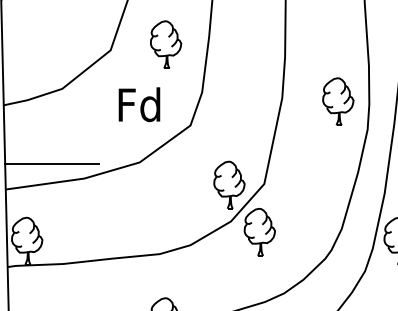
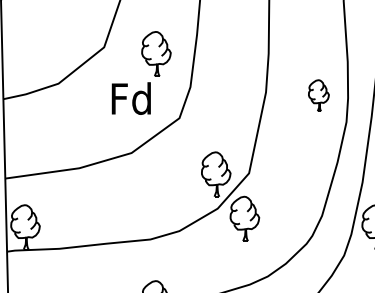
part: (166, 44) -> (156, 53), moved
part: (337, 101) -> (318, 95), size x0.7
line: (51, 163) -> (48, 154), removed

